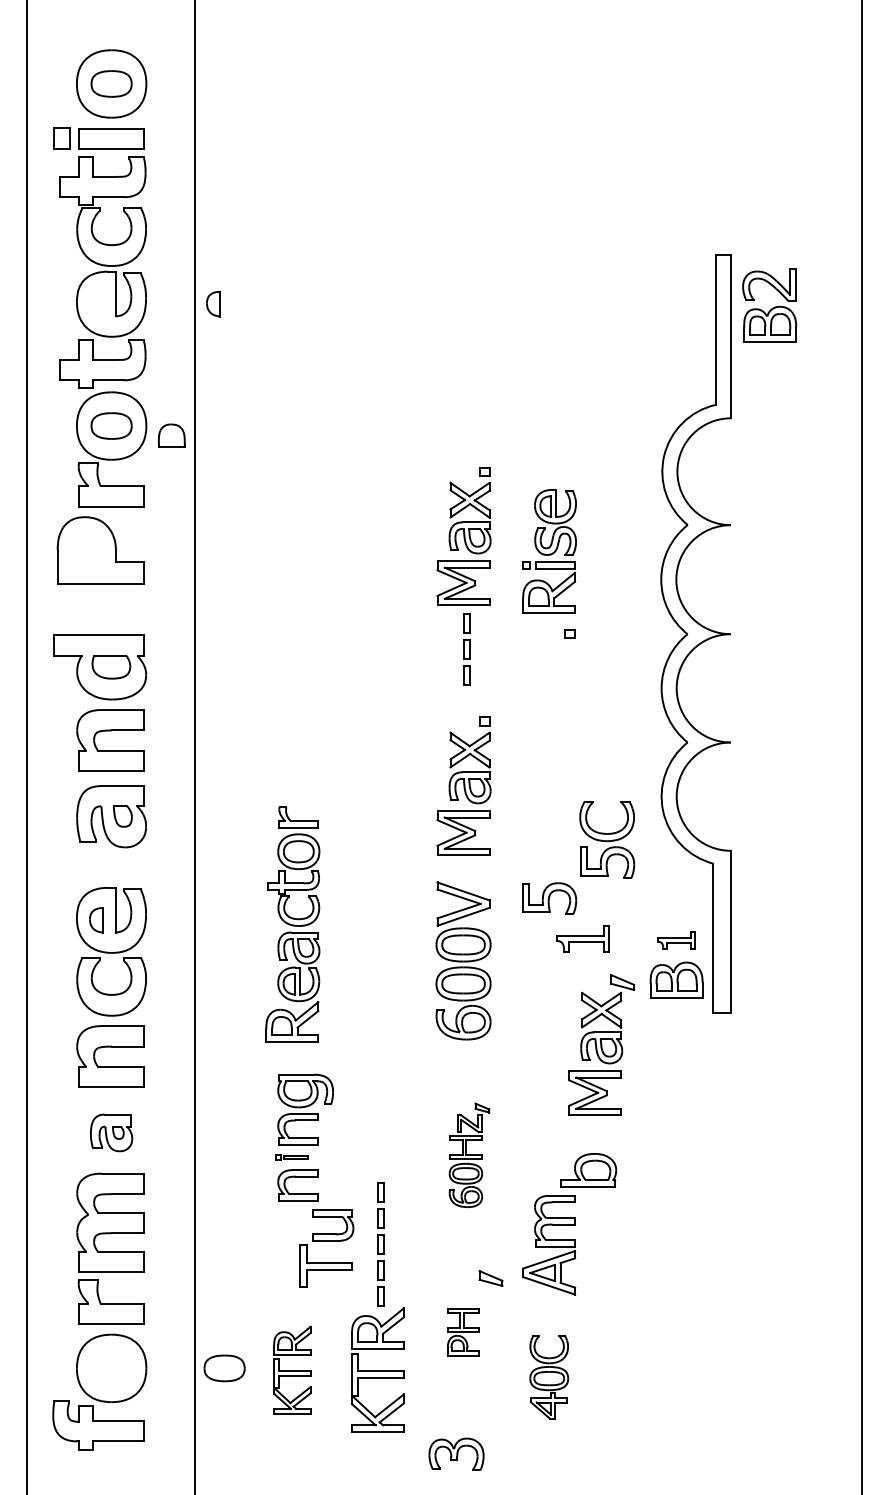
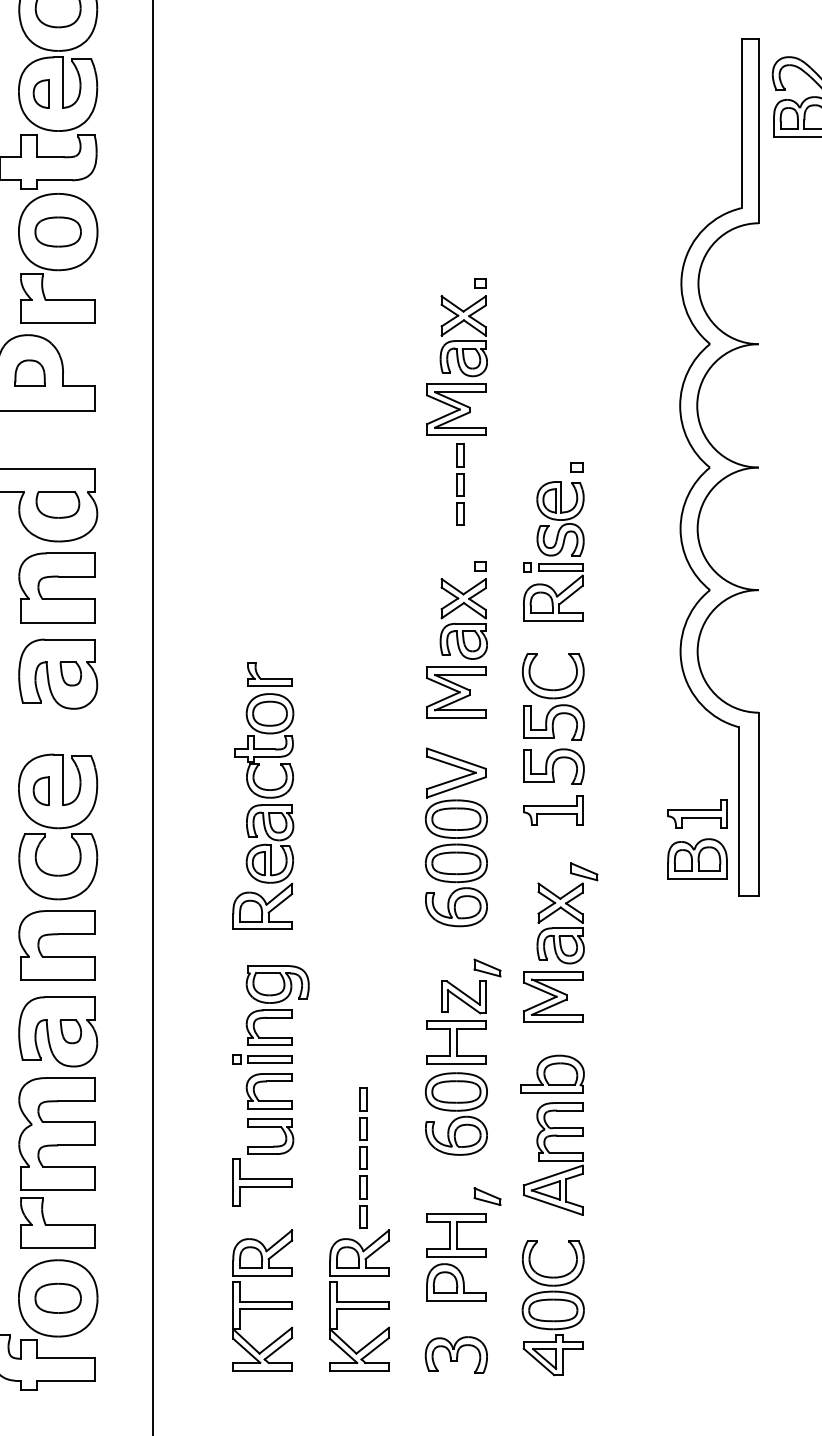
part: (213, 303) -> (41, 93), moved
part: (171, 435) -> (29, 372), moved
part: (549, 551) -> (553, 551), moved
part: (607, 839) -> (553, 696), moved
part: (582, 938) -> (552, 809), moved
part: (676, 940) -> (697, 814), size x1.43
part: (601, 1044) -> (560, 942), moved
part: (111, 1132) -> (58, 1031), size x1.67
part: (469, 1155) -> (463, 1057), size x1.67
part: (291, 1157) -> (261, 1059), size x1.67
part: (588, 1170) -> (552, 1074), moved
part: (326, 1241) -> (262, 1154), moved
part: (463, 1332) -> (456, 1257), size x1.67
part: (224, 1368) -> (58, 1298), moved
part: (292, 1369) -> (262, 1299), size x1.43
part: (549, 1377) -> (553, 1308), size x1.43
part: (456, 1453) -> (456, 1353), moved

